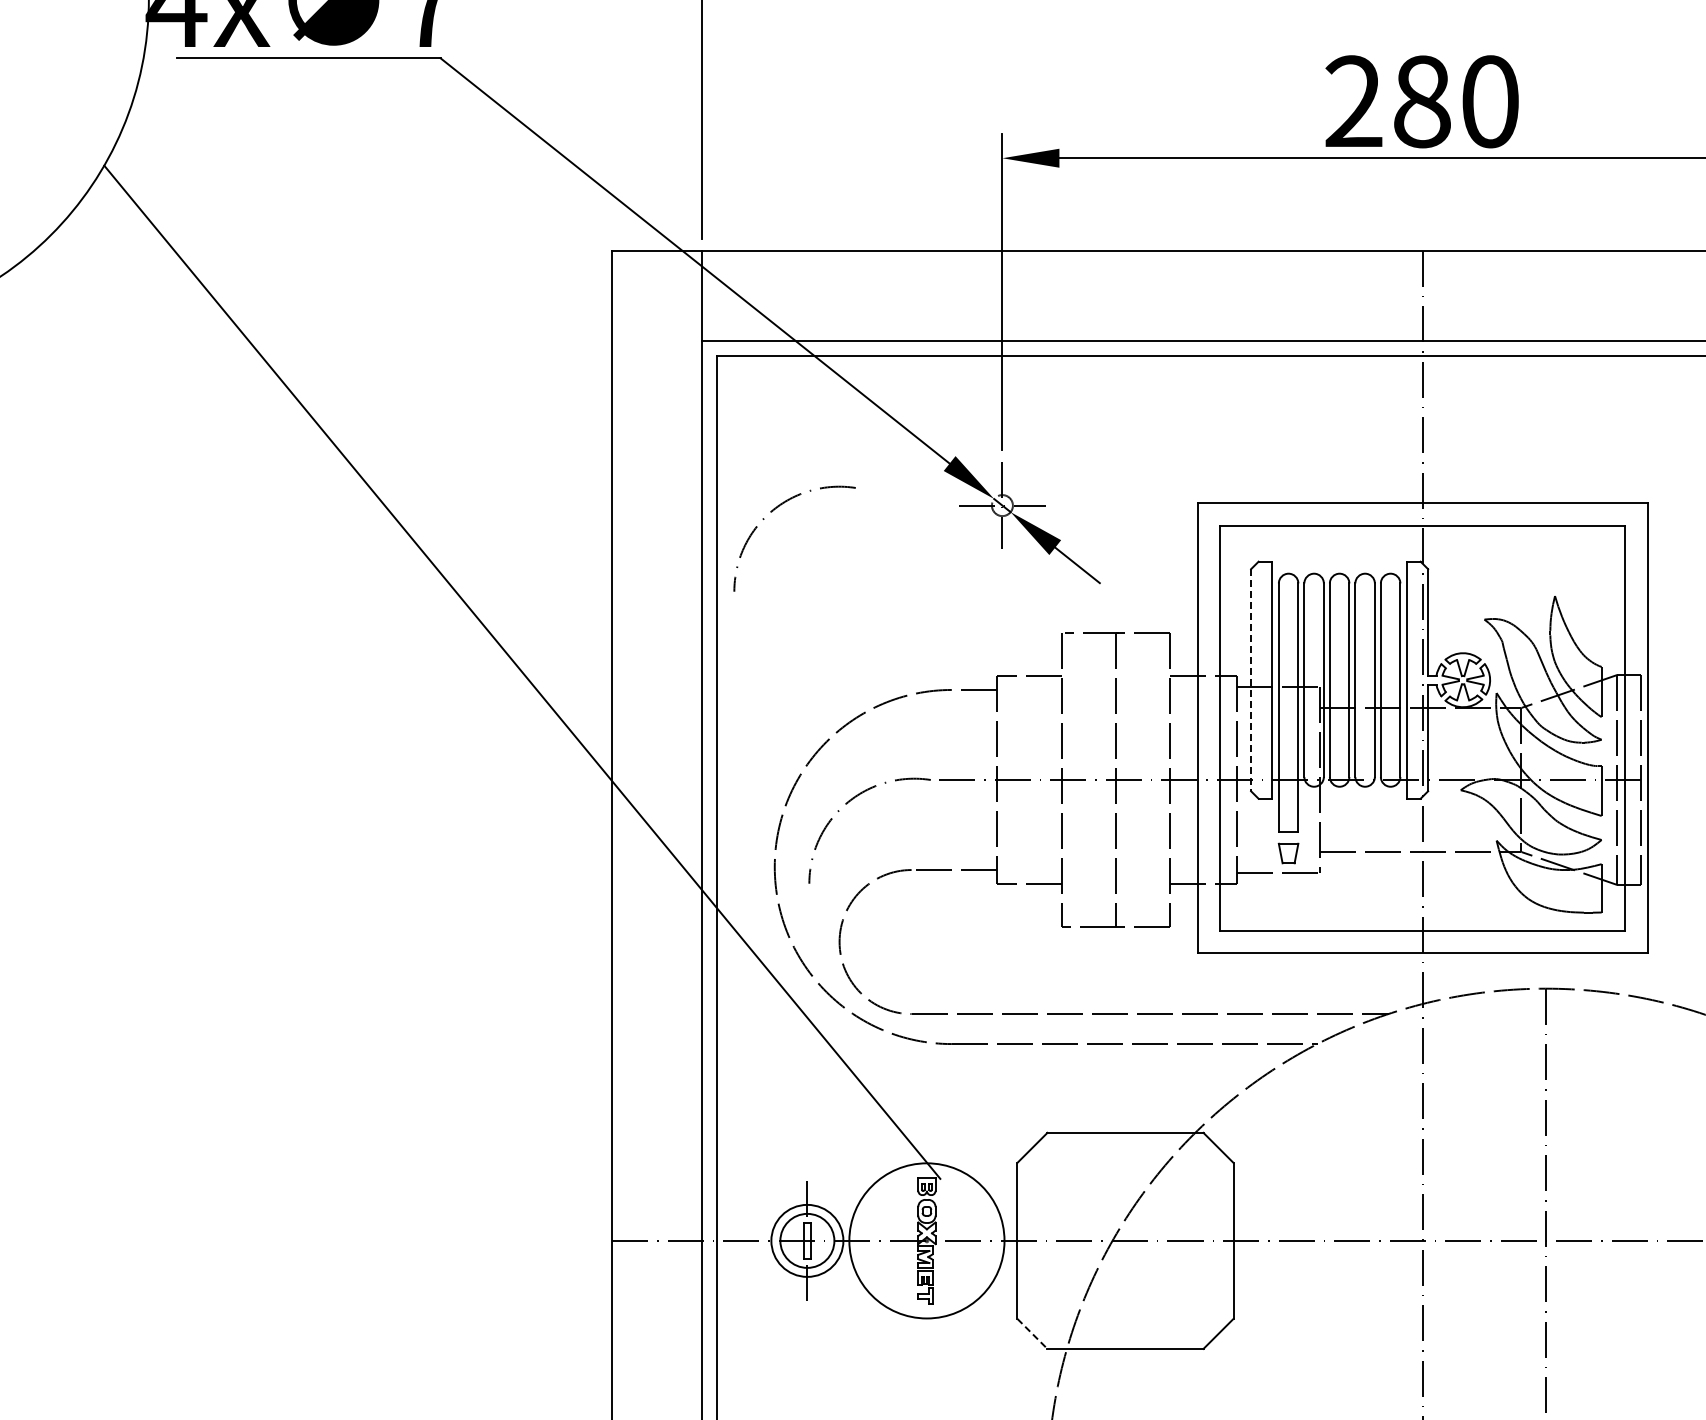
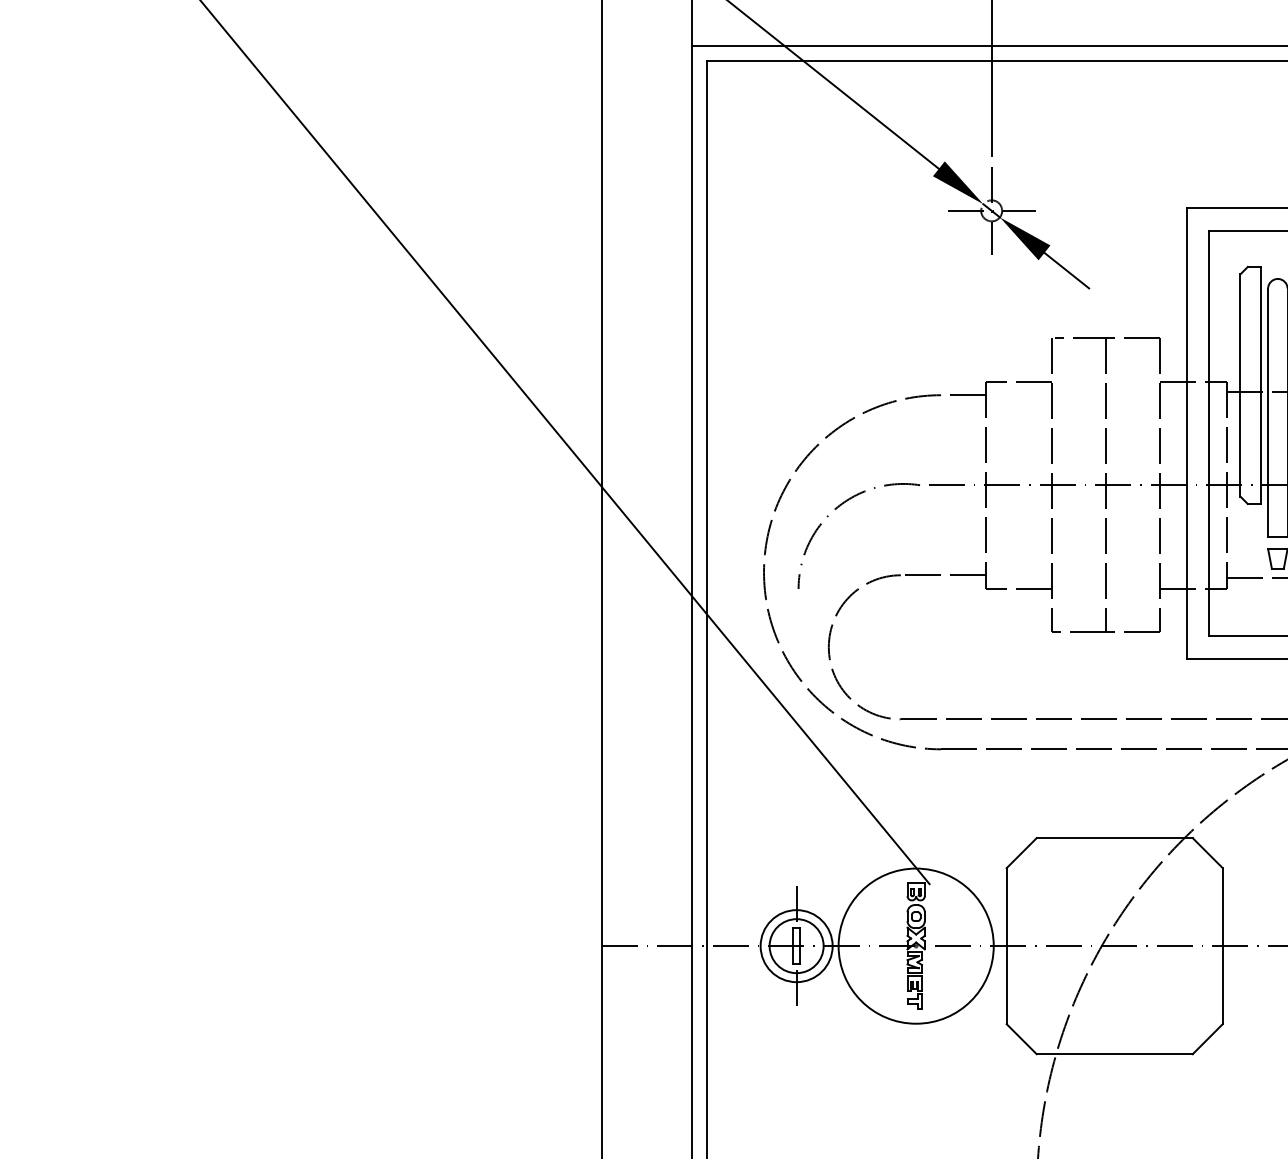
arc: (773, 511) -> (762, 216), removed
line: (1251, 680) -> (1240, 385), dashed -> solid
line: (1032, 1334) -> (1021, 1039), dashed -> solid

